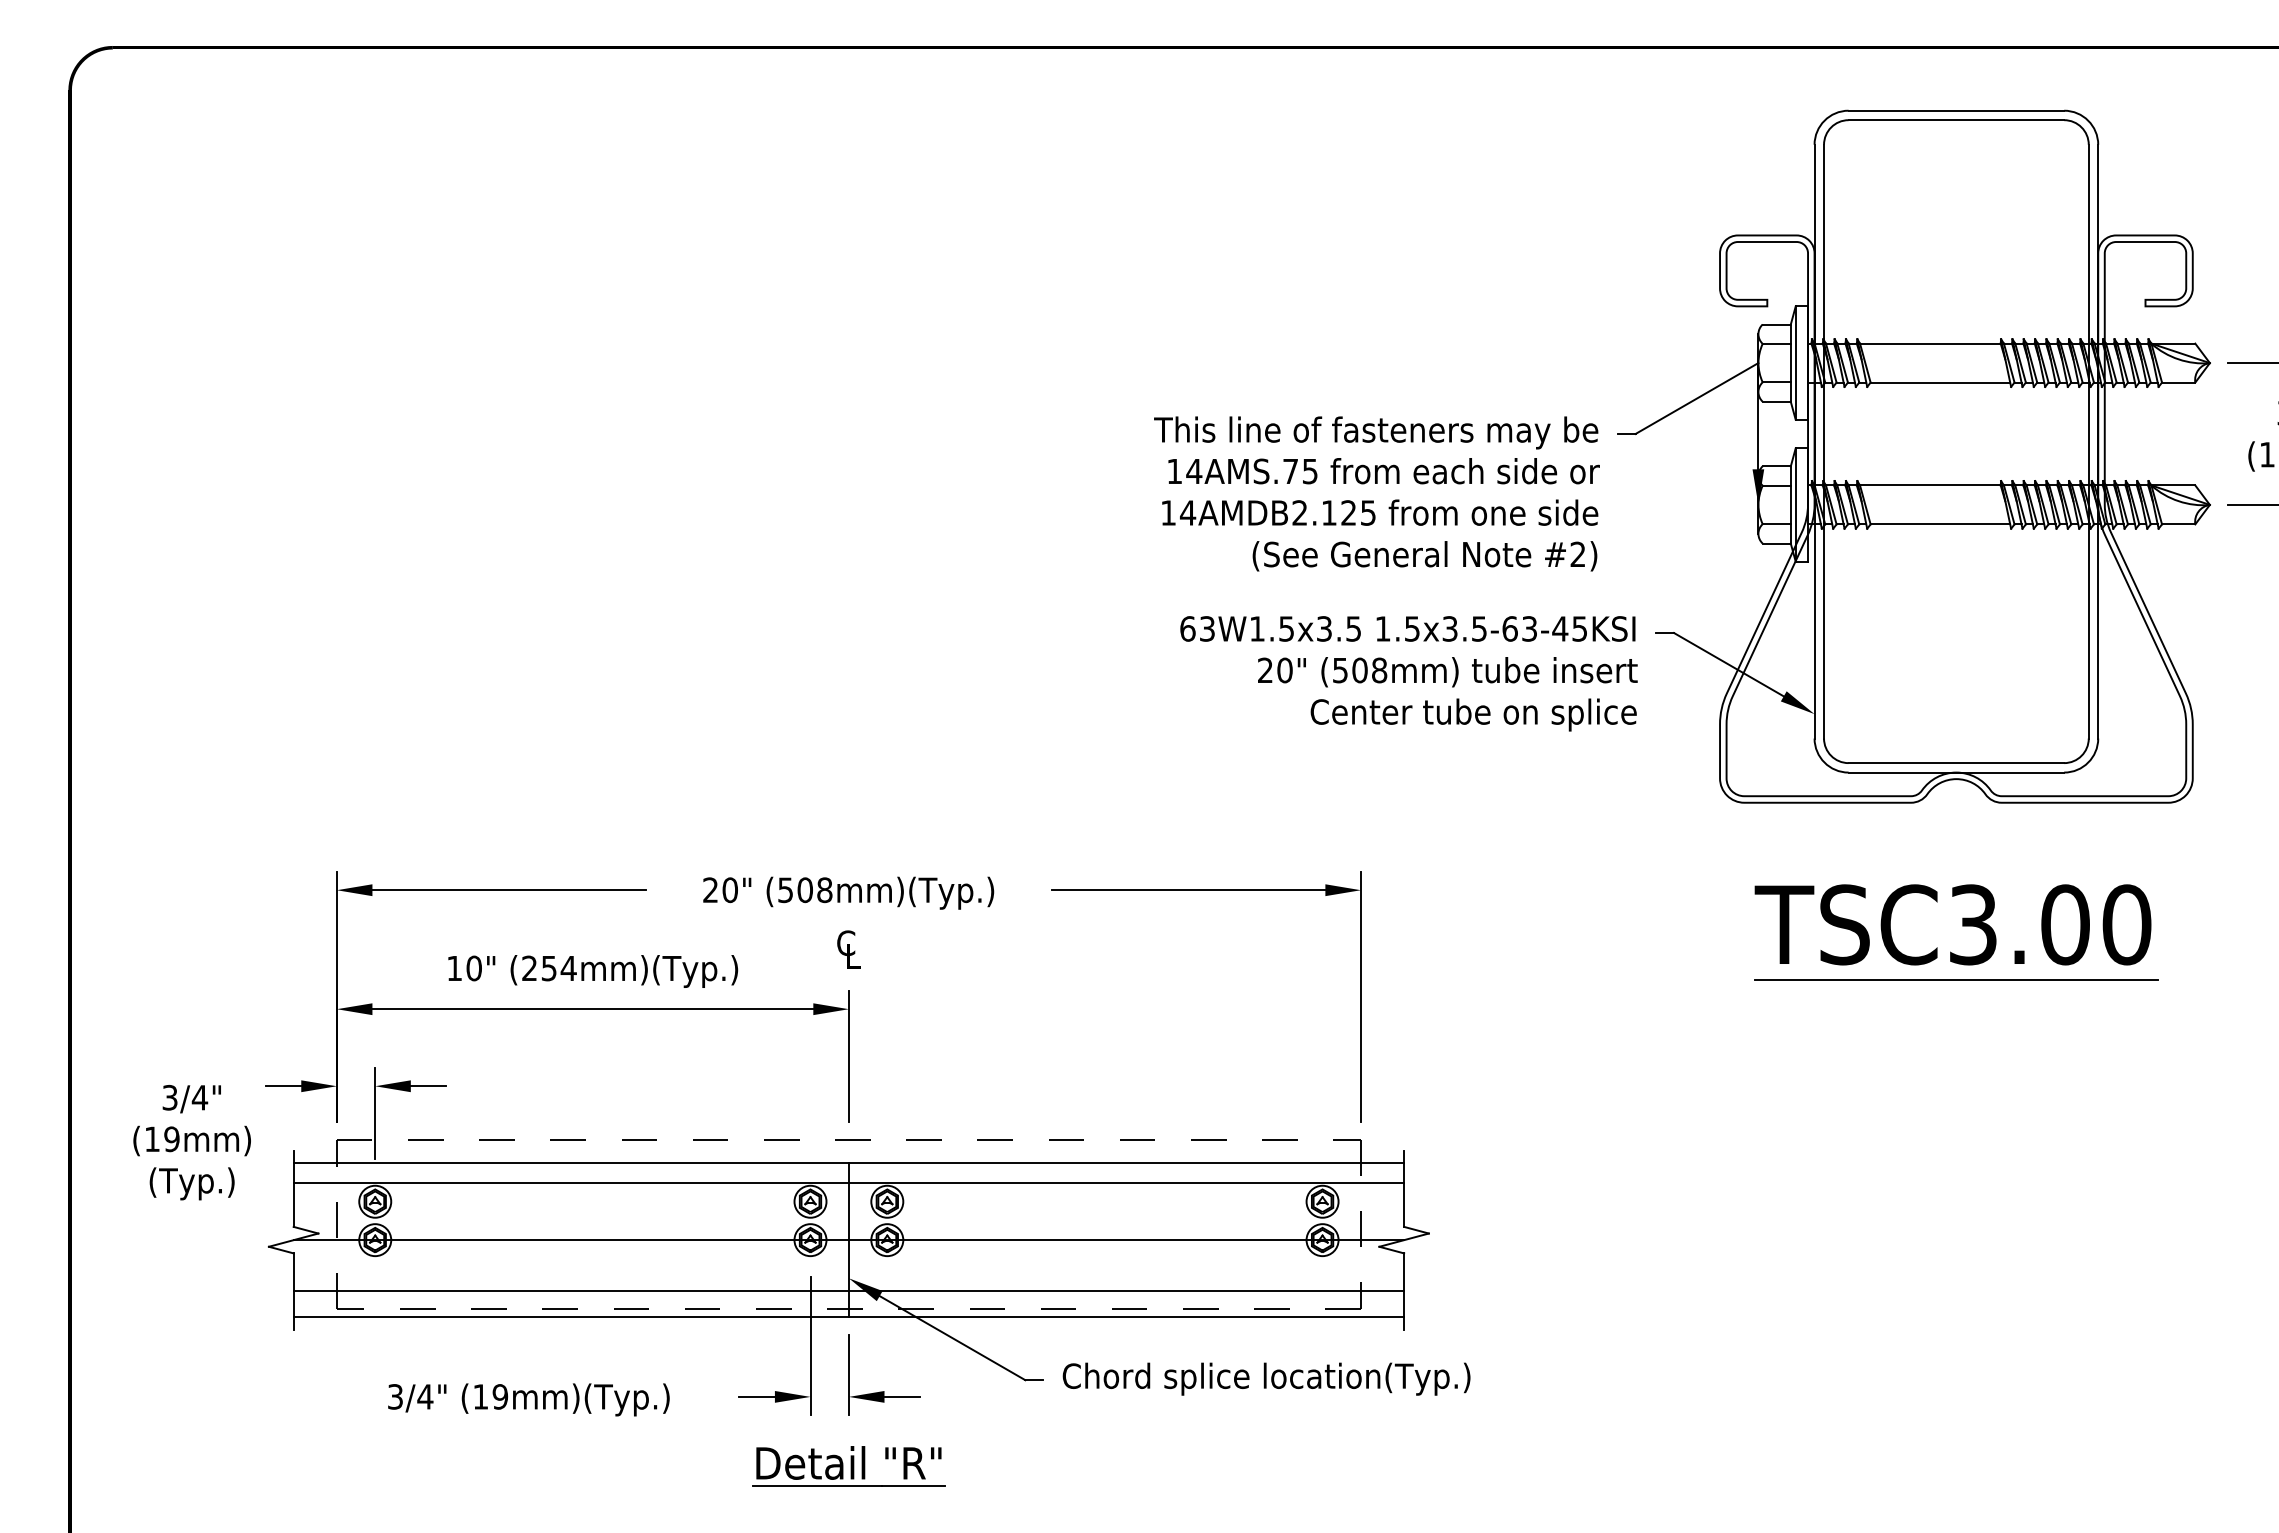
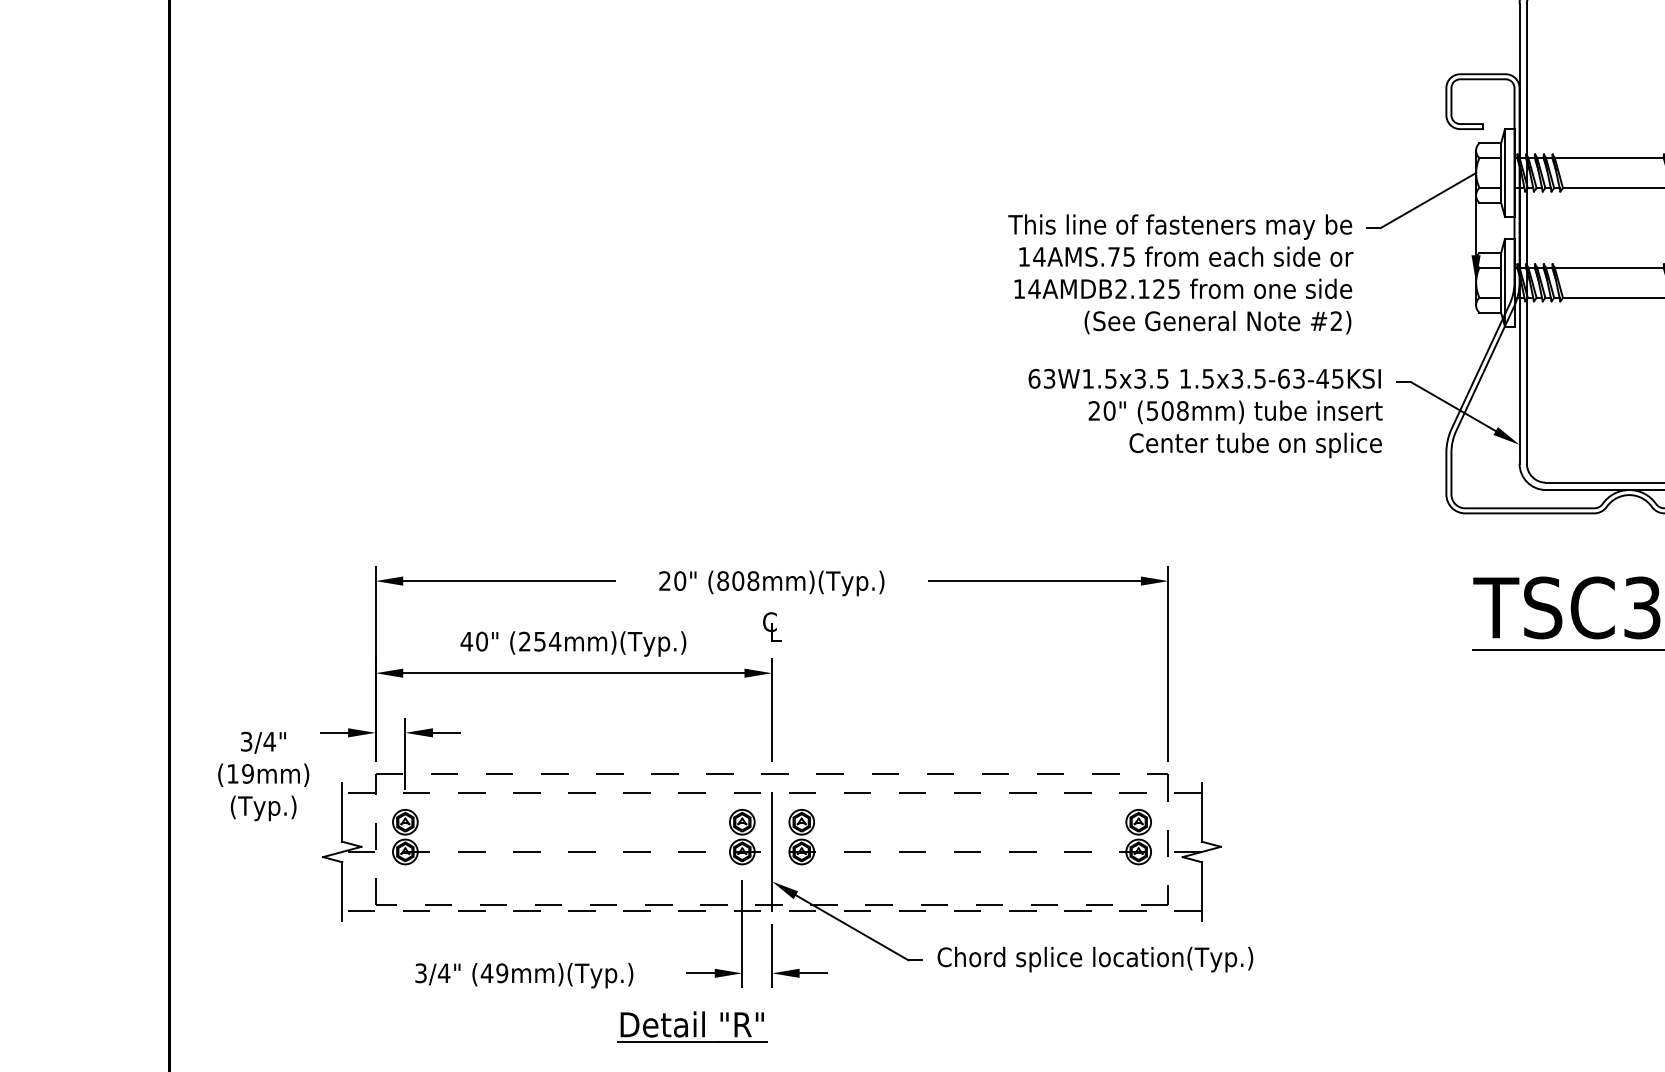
text: (785, 890) -> (722, 581), (508mm)(Typ.) -> (808mm)(Typ.)
text: (454, 968) -> (466, 641), 10" -> 40"
line: (848, 1163) -> (771, 792), solid -> dashed
line: (848, 1182) -> (771, 807), removed
line: (848, 1240) -> (771, 852), solid -> dashed
line: (848, 1291) -> (771, 891), removed
line: (848, 1316) -> (771, 911), solid -> dashed
text: (480, 1396) -> (486, 973), (19mm)(Typ.) -> (49mm)(Typ.)
part: (848, 1466) -> (692, 1027), moved

